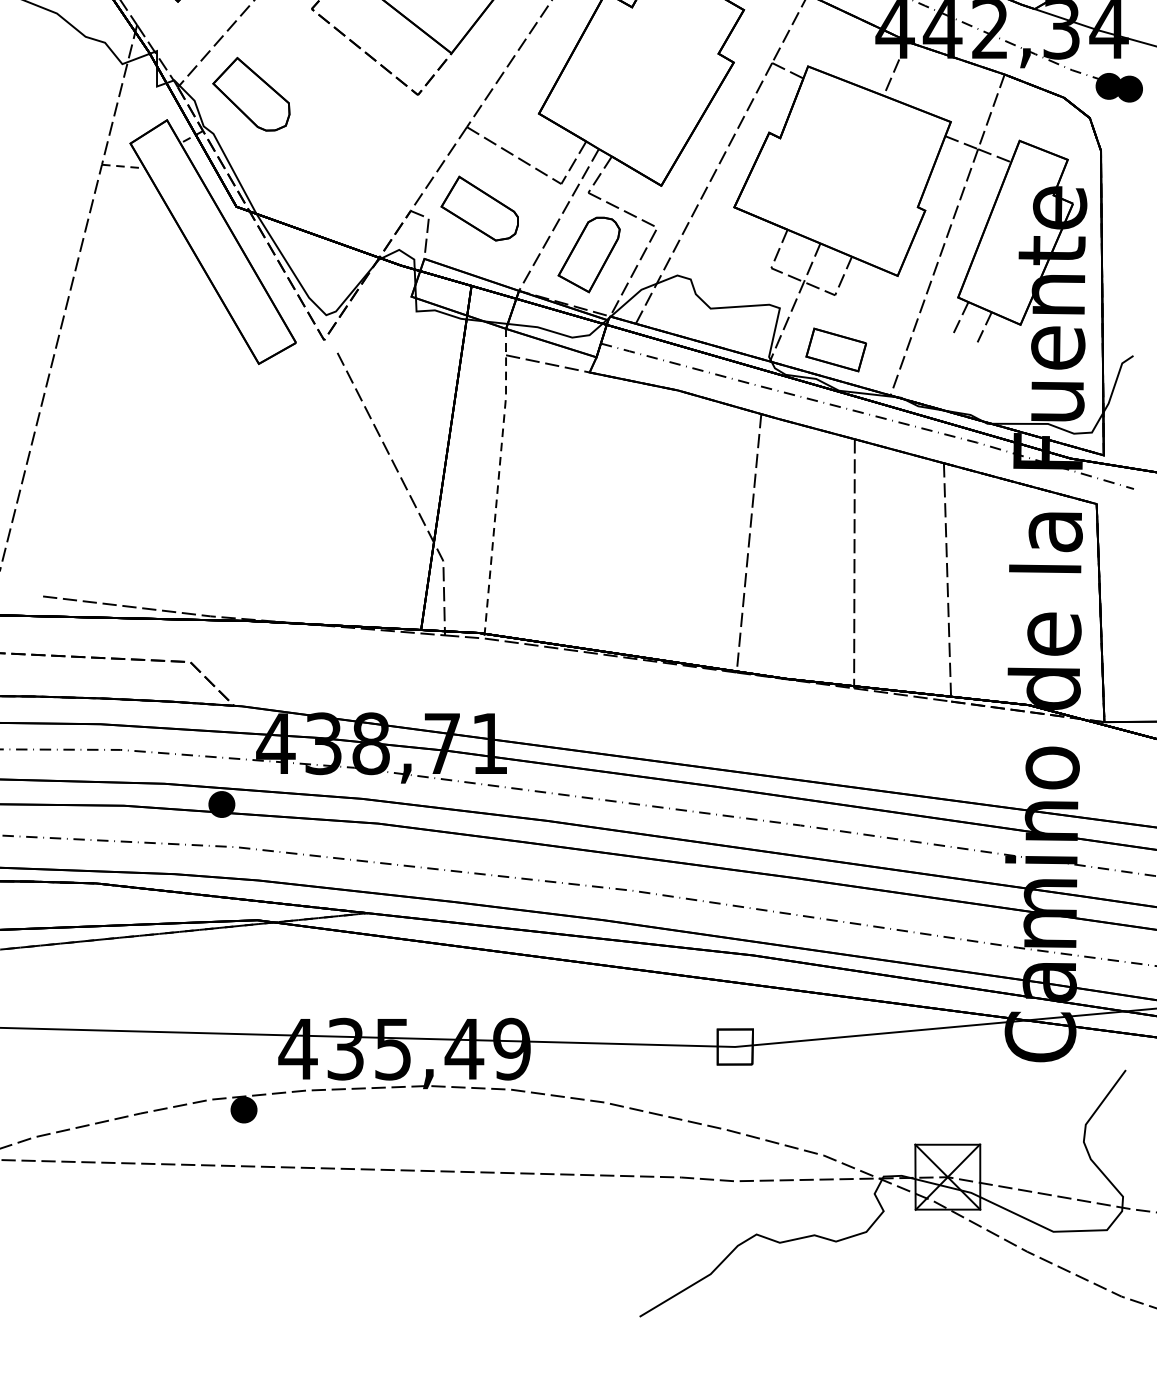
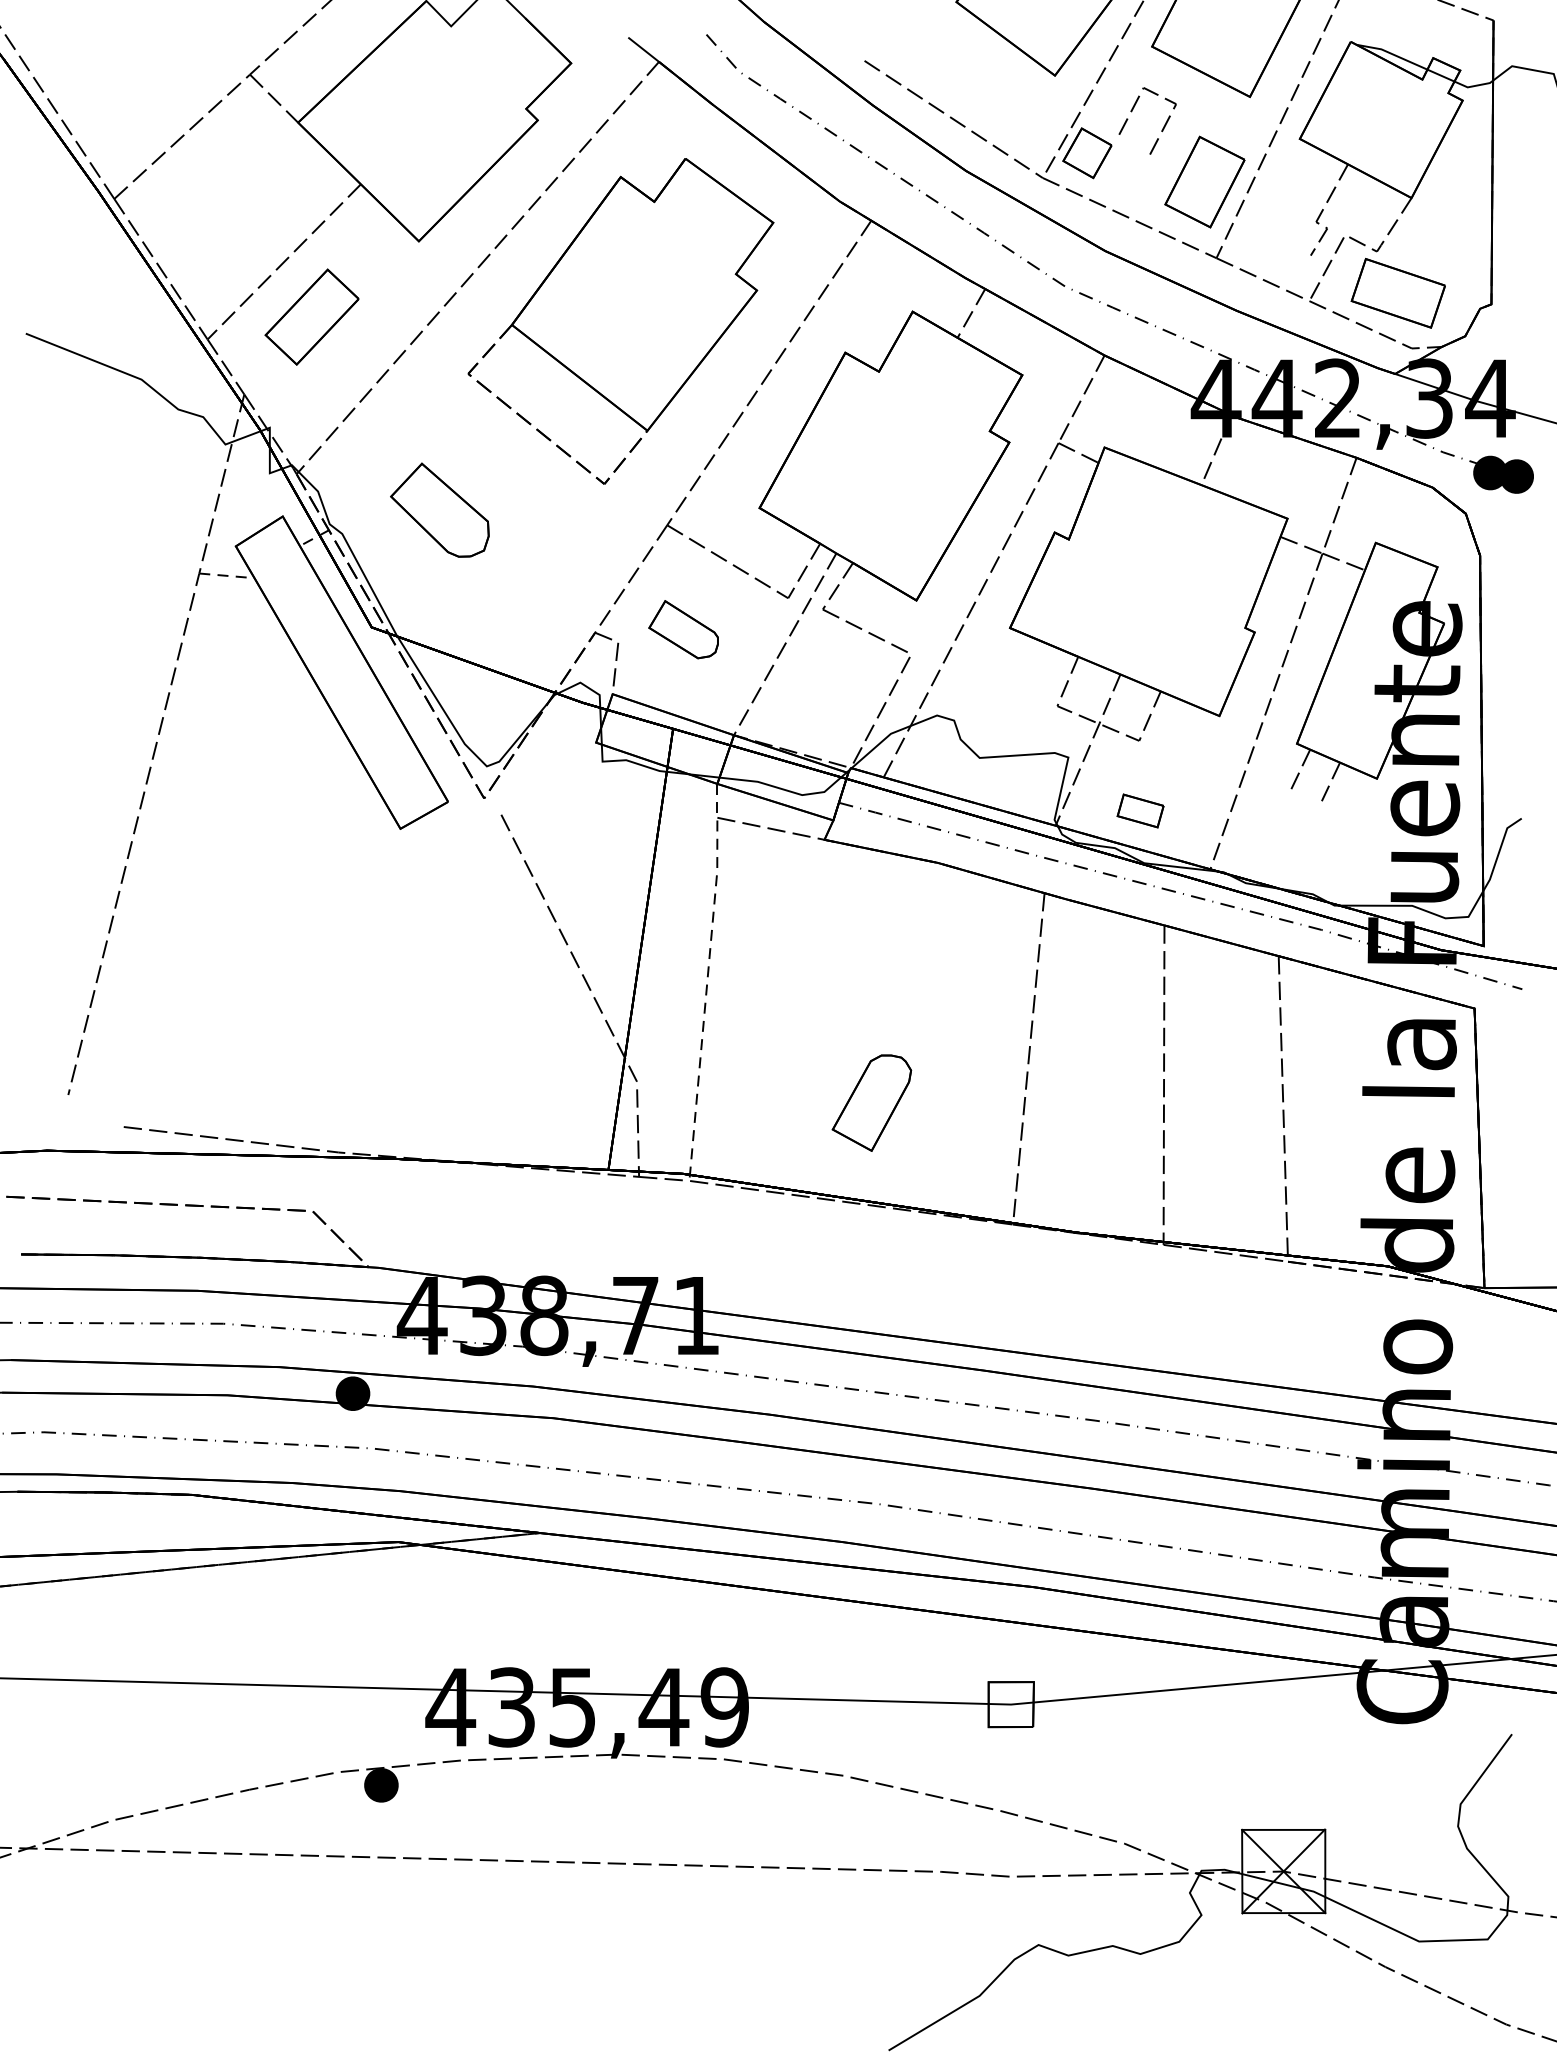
part: (251, 93) -> (439, 509), moved
part: (479, 208) -> (683, 629), size x0.7
part: (588, 254) -> (871, 1102), moved
part: (836, 349) -> (1140, 810), size x0.6

